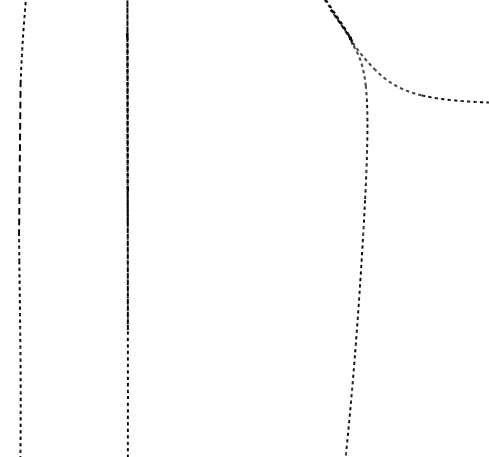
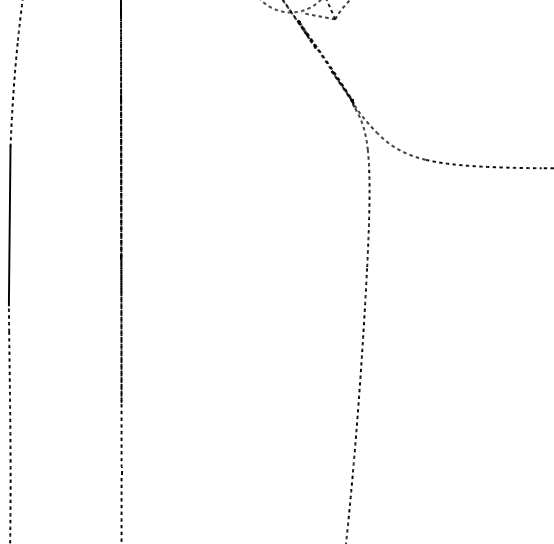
line: (19, 158) -> (9, 225), dashed -> solid

